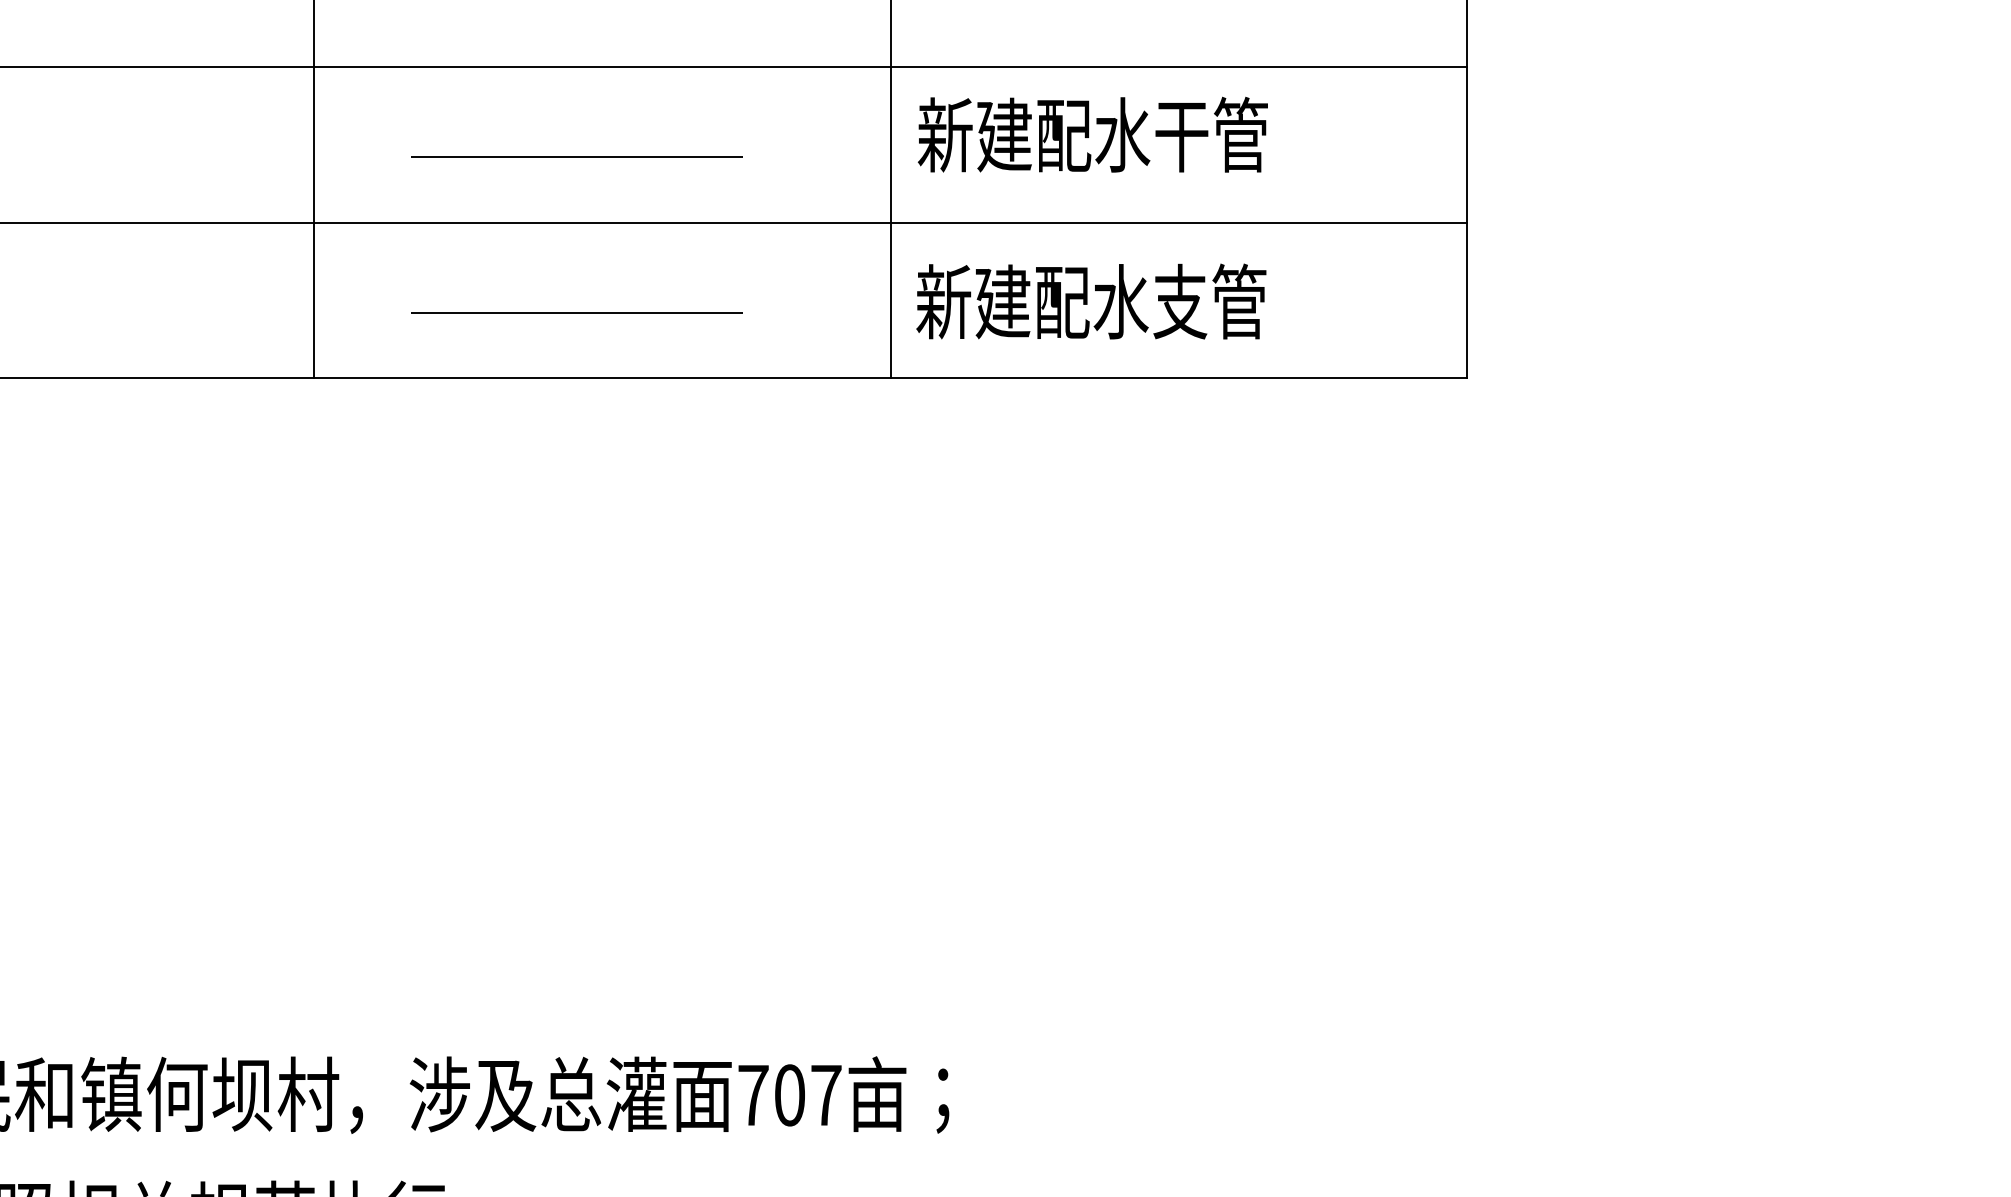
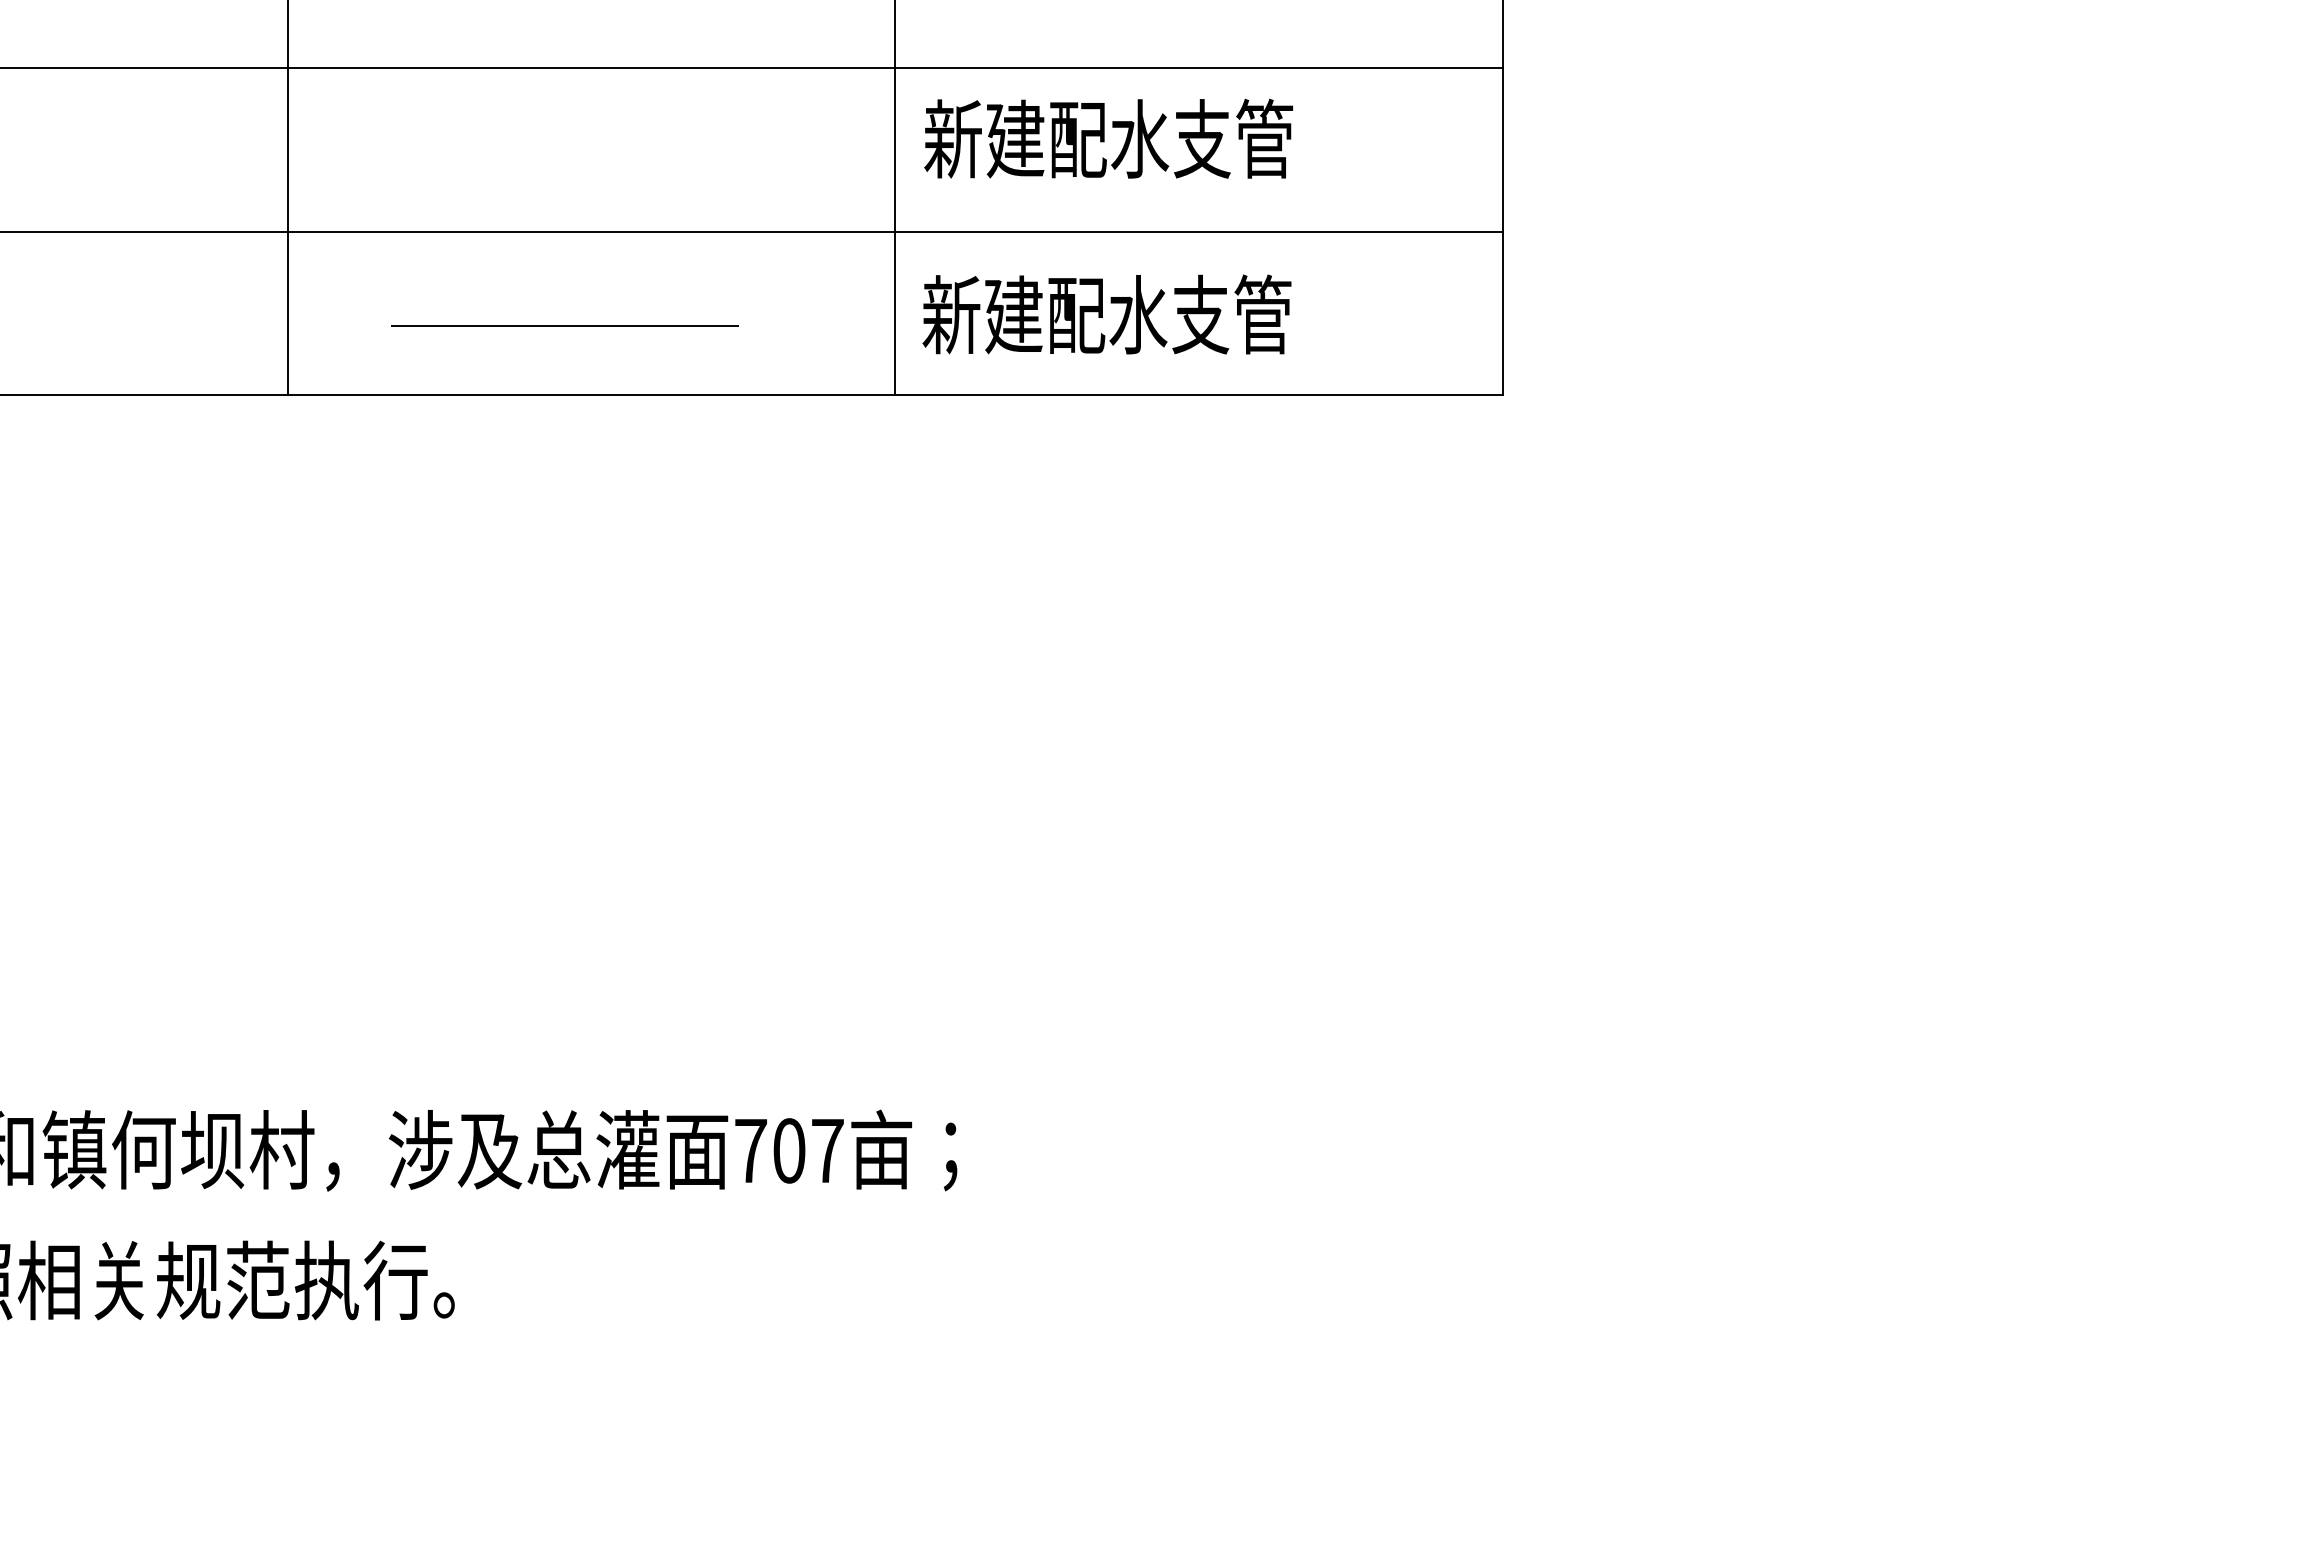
text: (1182, 134) -> (1202, 138), 新建配水干管 -> 新建配水支管
line: (576, 156) -> (564, 161), removed

